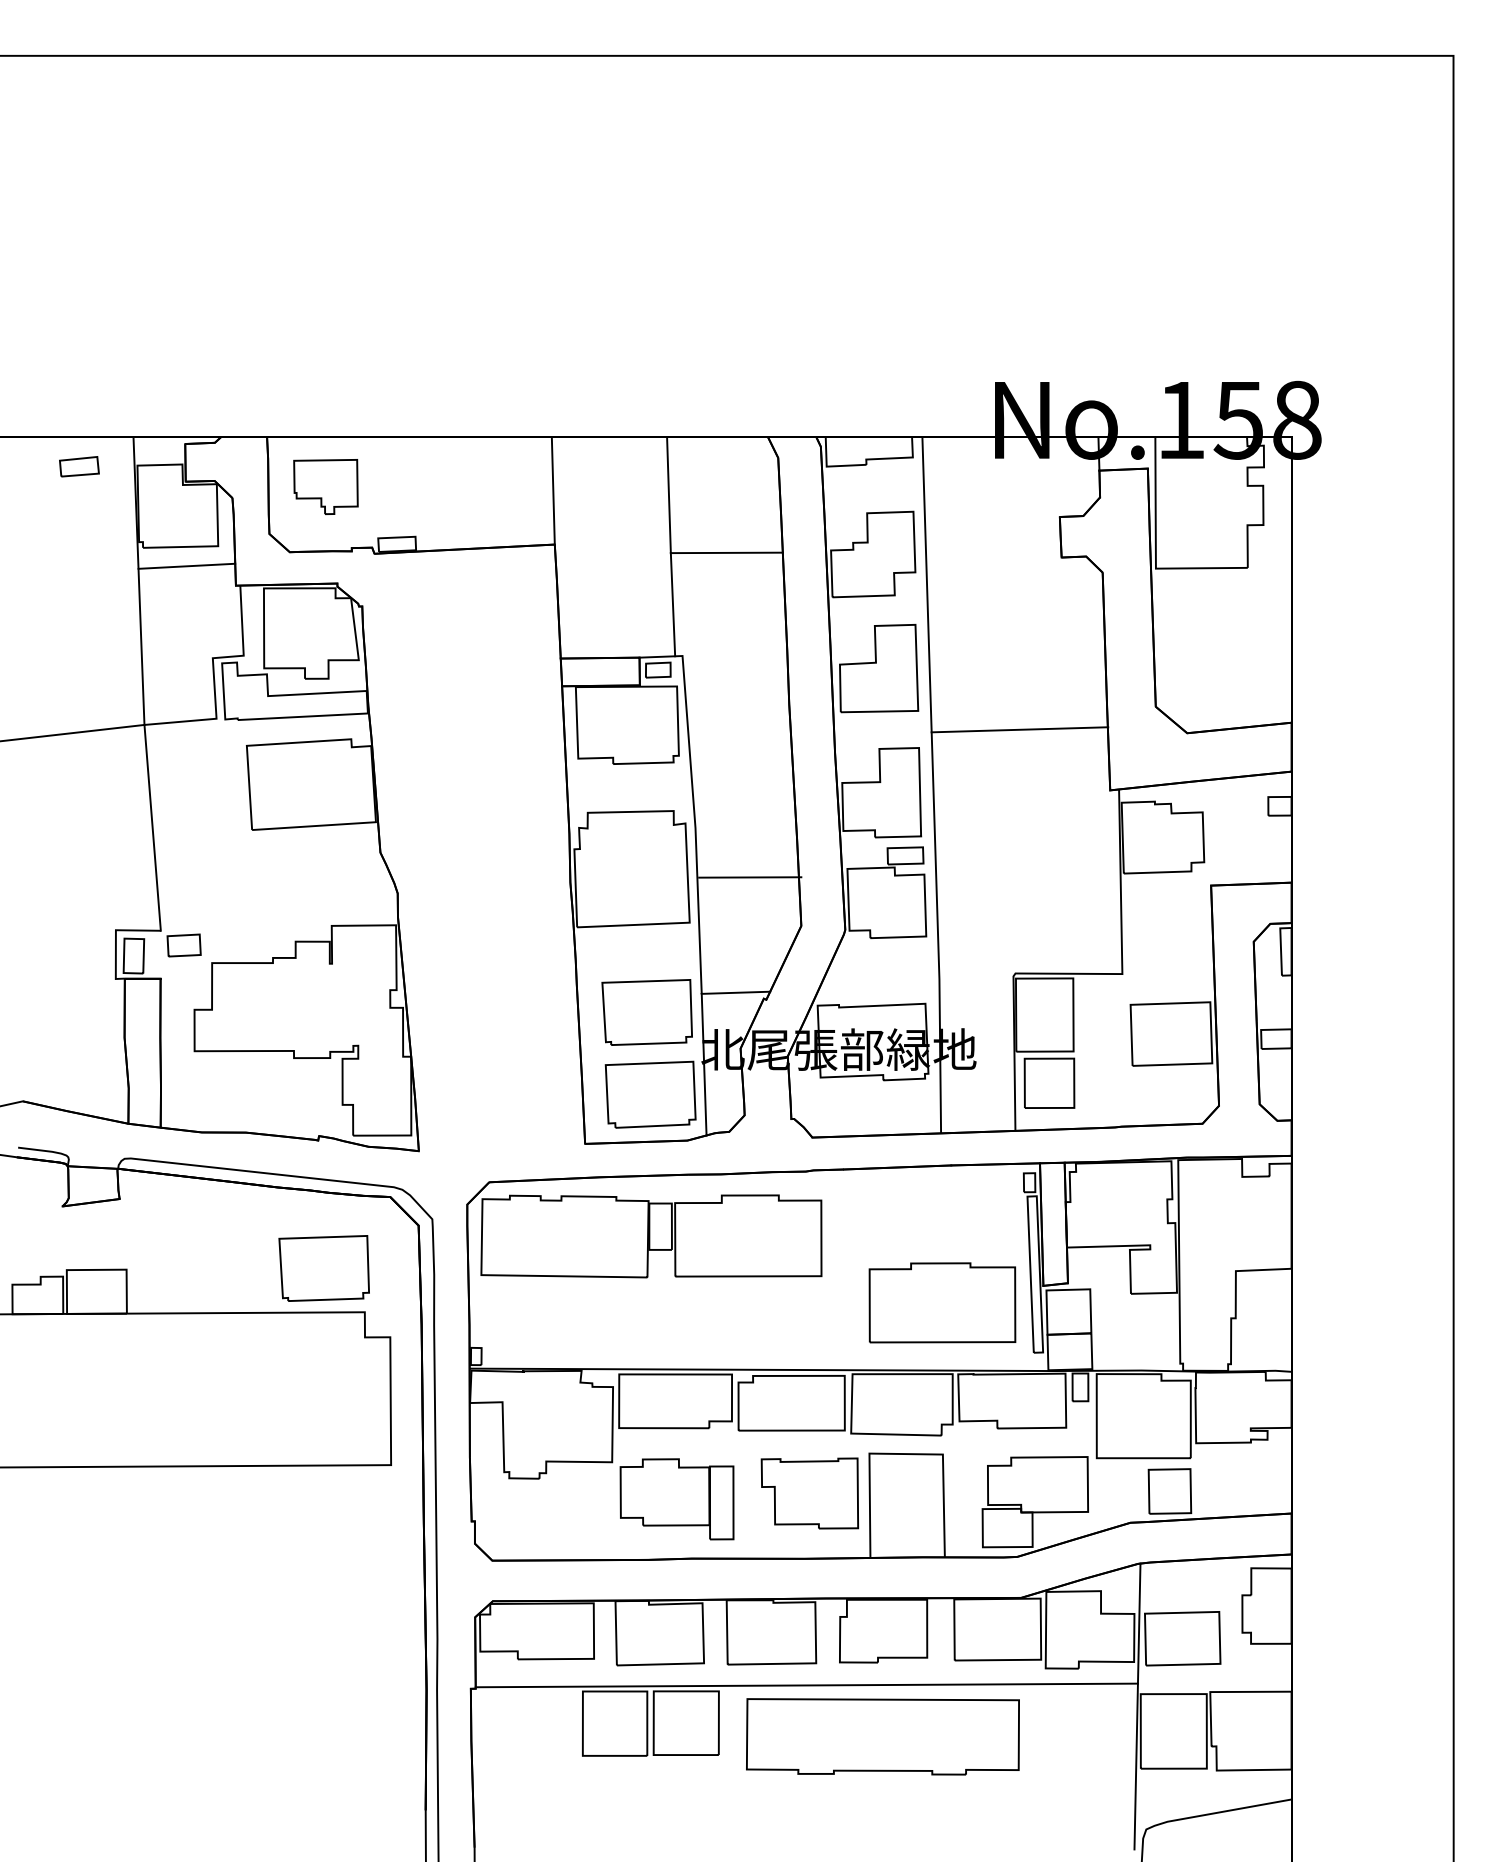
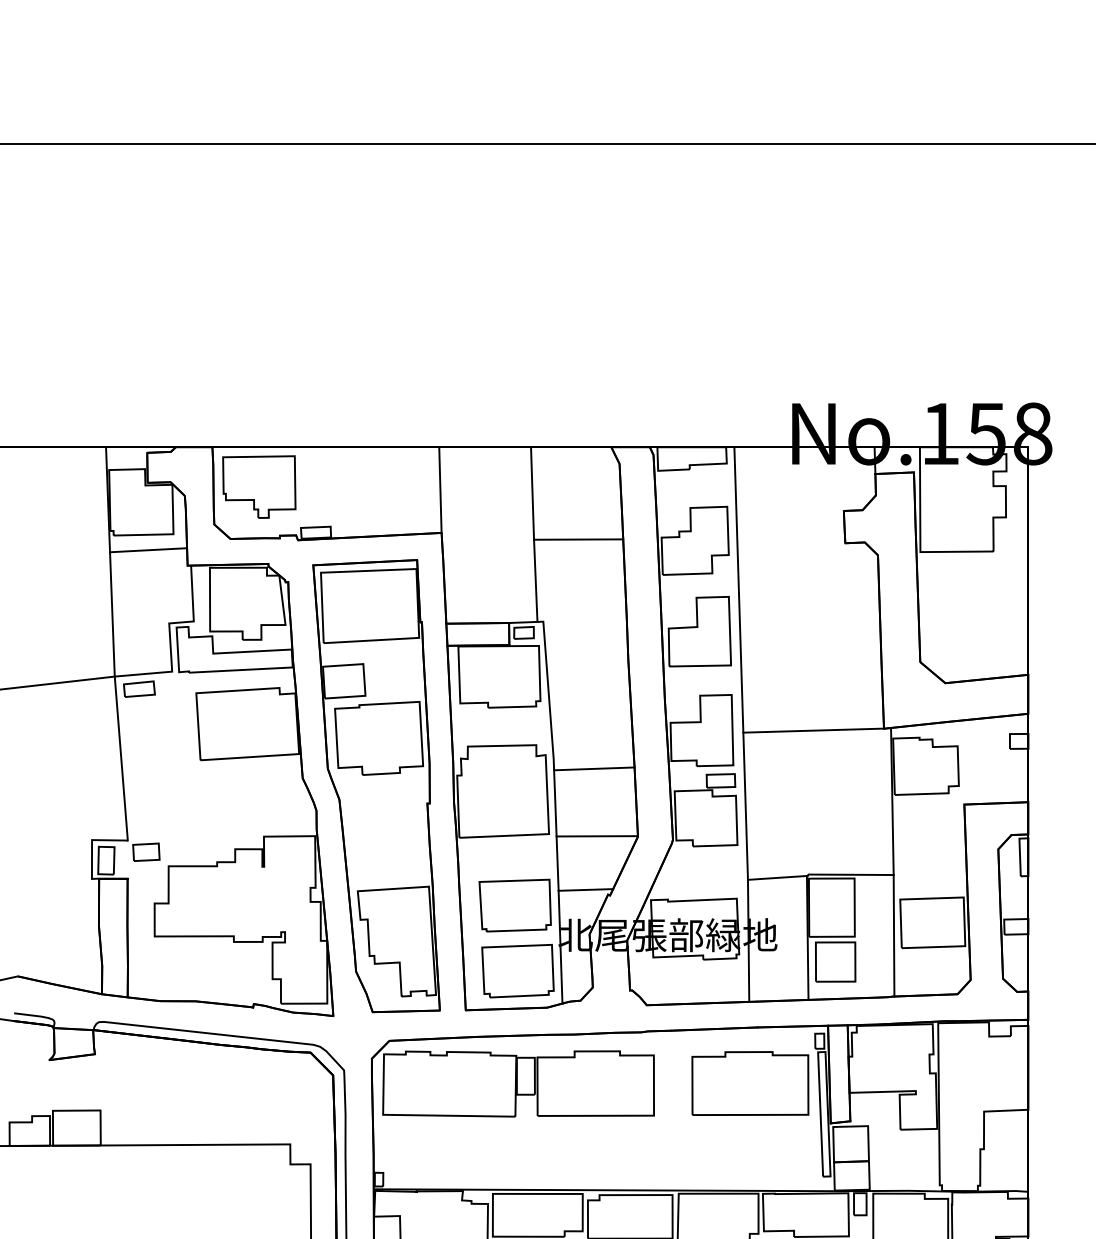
part: (79, 466) -> (139, 688), moved
part: (325, 486) -> (258, 486), size x1.43
line: (1019, 729) -> (813, 730), moved
line: (746, 840) -> (594, 768), added
part: (472, 862) -> (376, 786), added
line: (750, 877) -> (597, 836), moved
line: (976, 977) -> (777, 877), added
line: (1122, 1050) -> (893, 935), added
part: (323, 1268) -> (257, 1109), removed
part: (942, 1302) -> (750, 1083), moved

